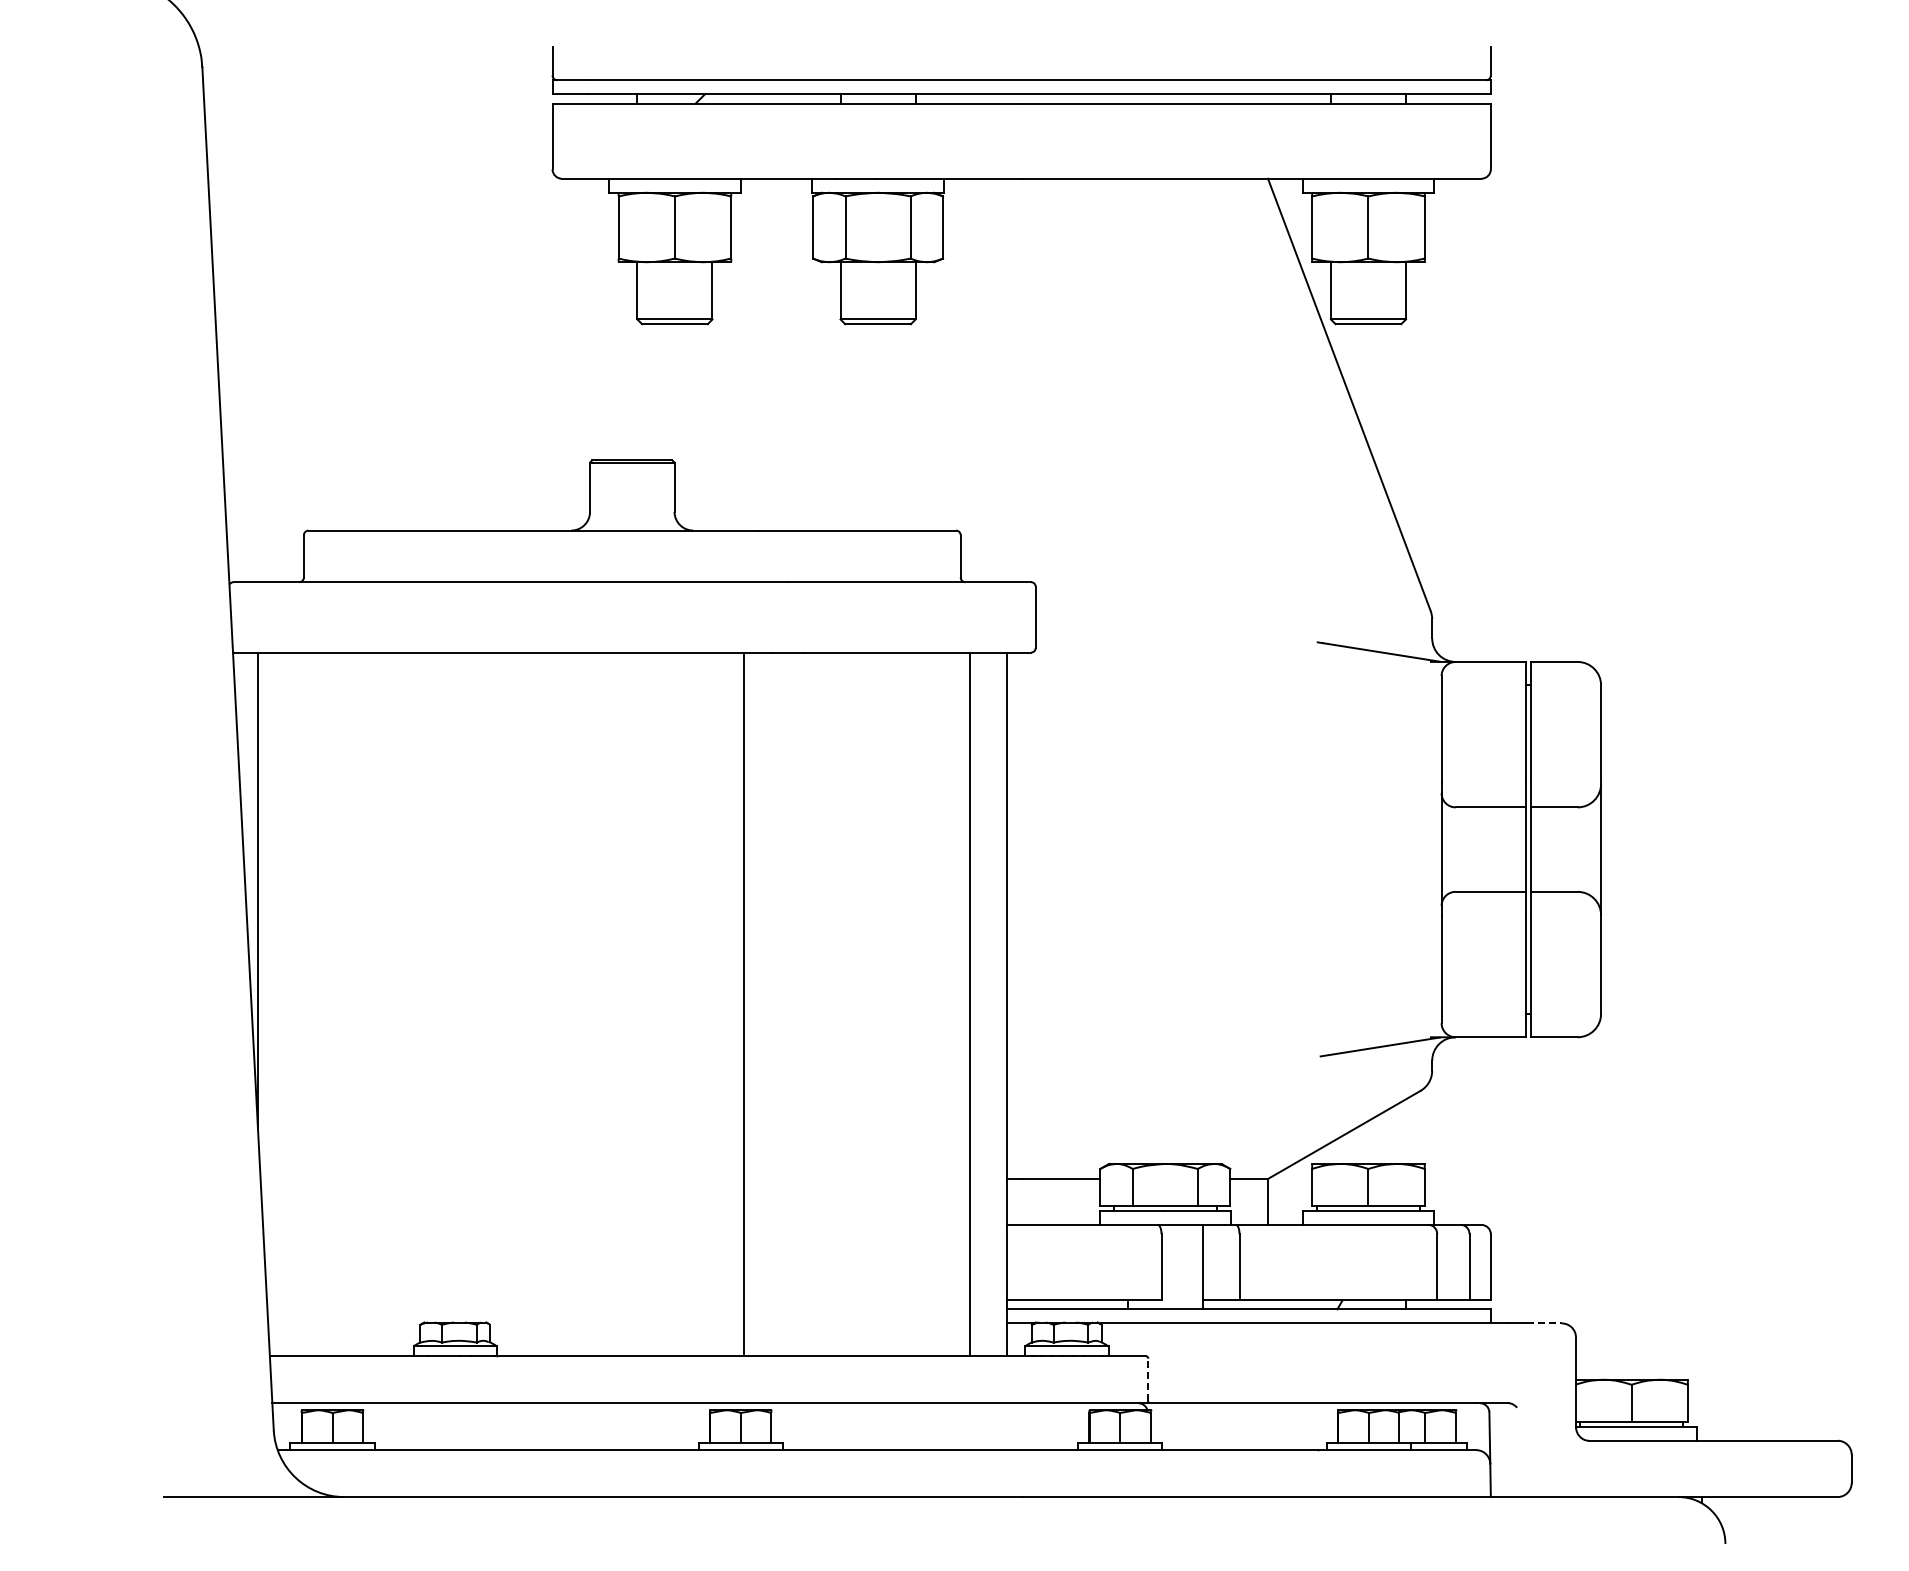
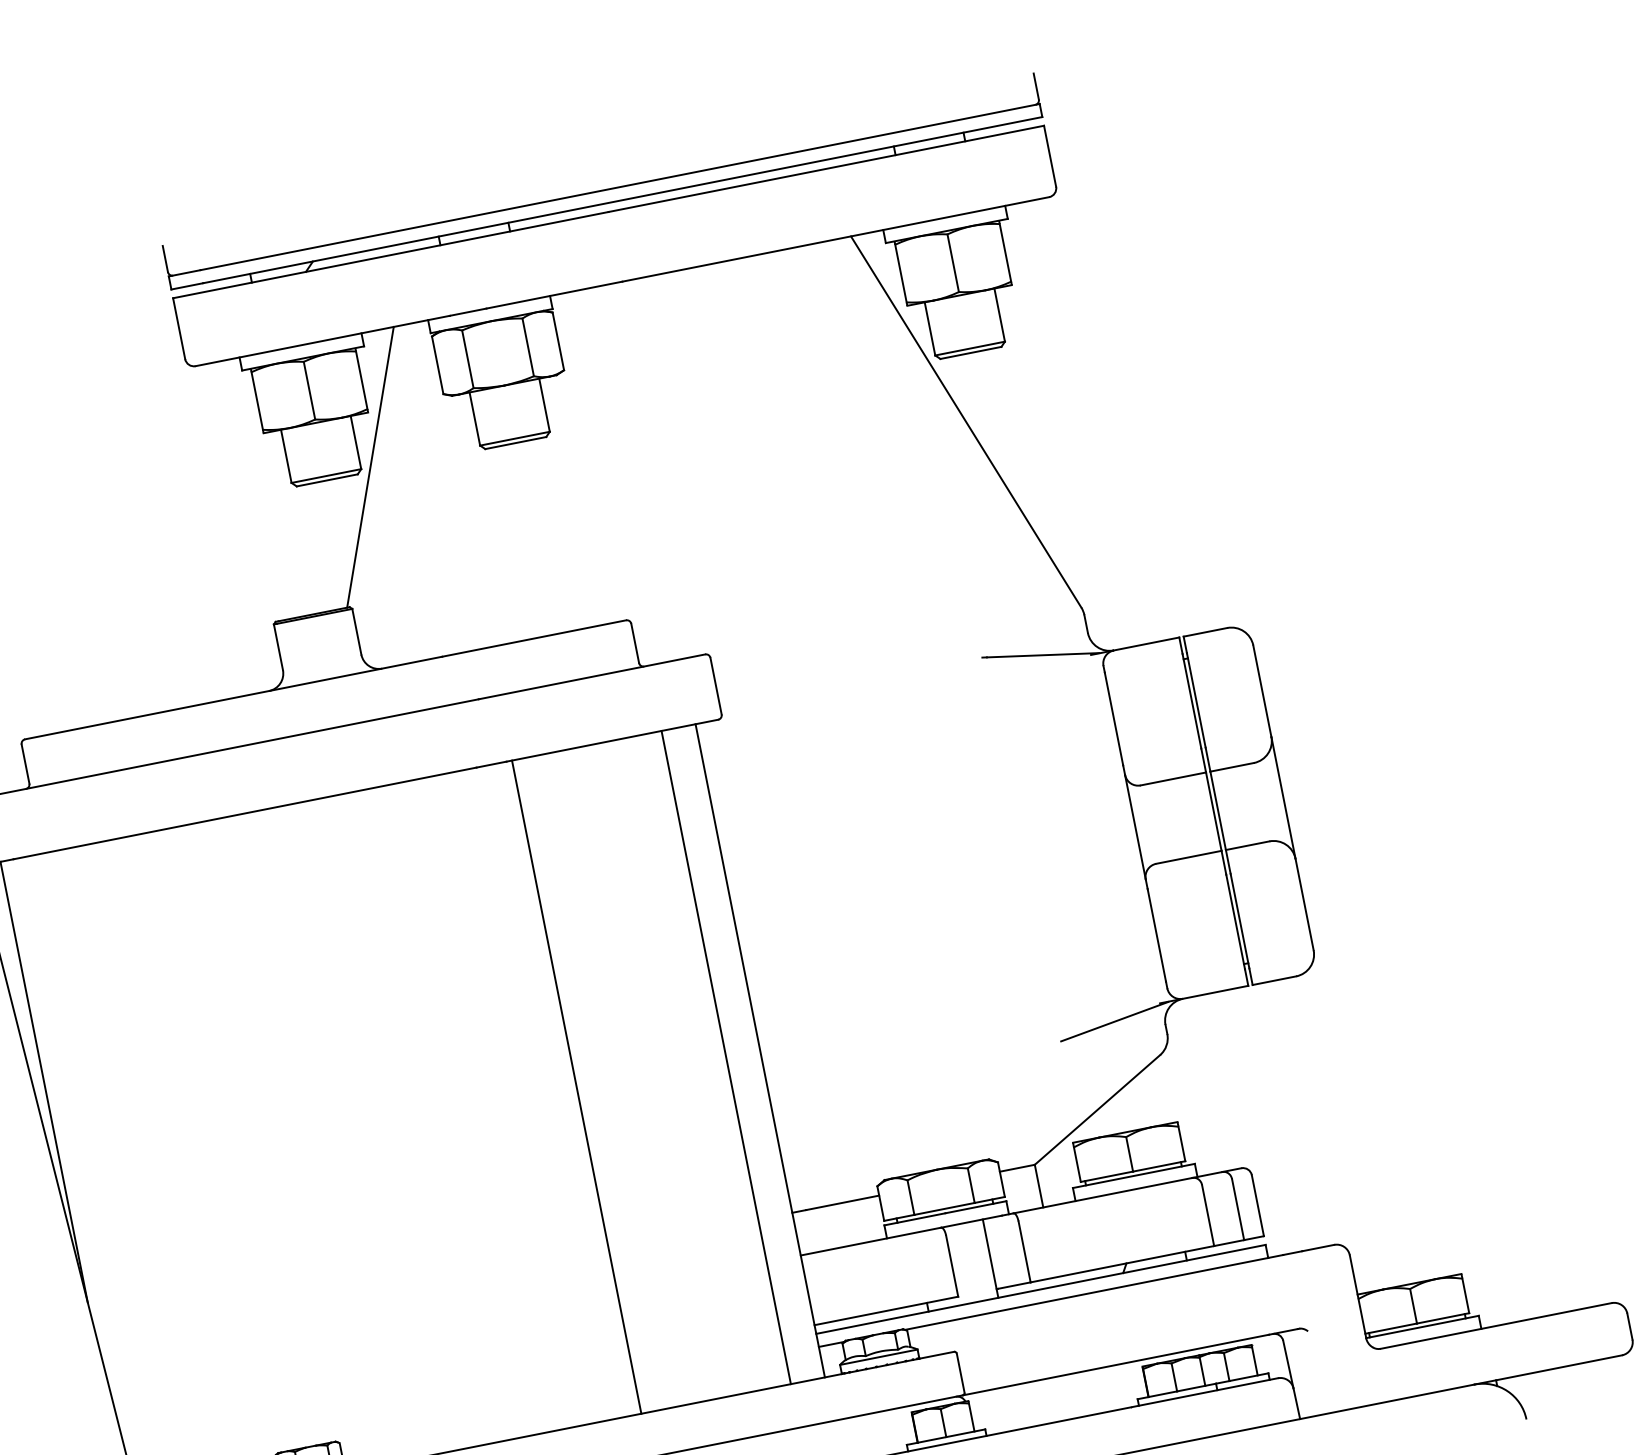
line: (722, 319) -> (370, 467), added
line: (743, 1004) -> (576, 1087), moved
line: (1545, 1323) -> (1318, 1247), dashed -> solid
line: (1148, 1379) -> (960, 1372), dashed -> solid

